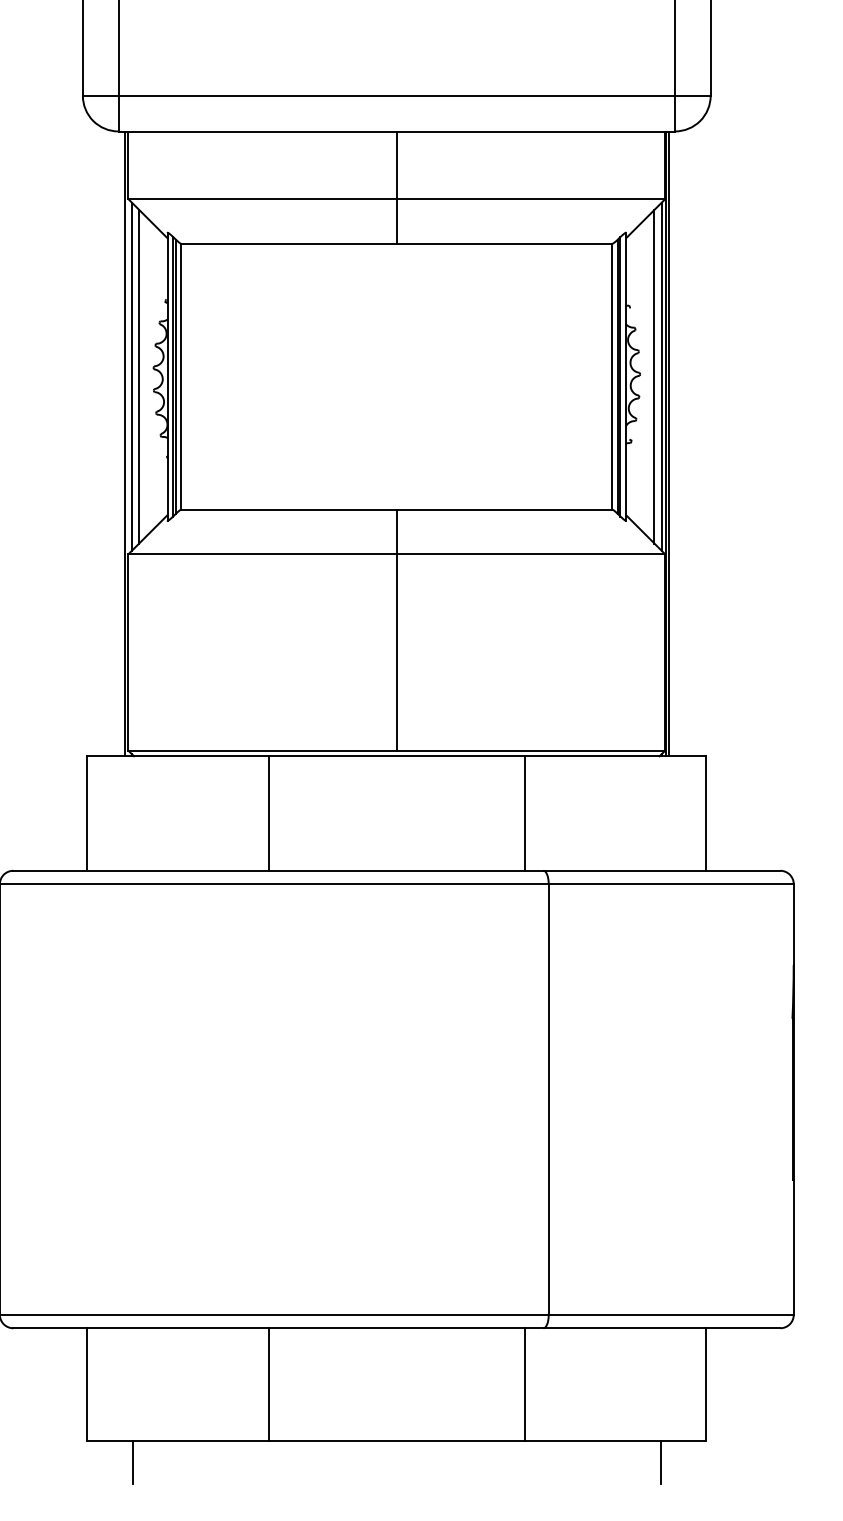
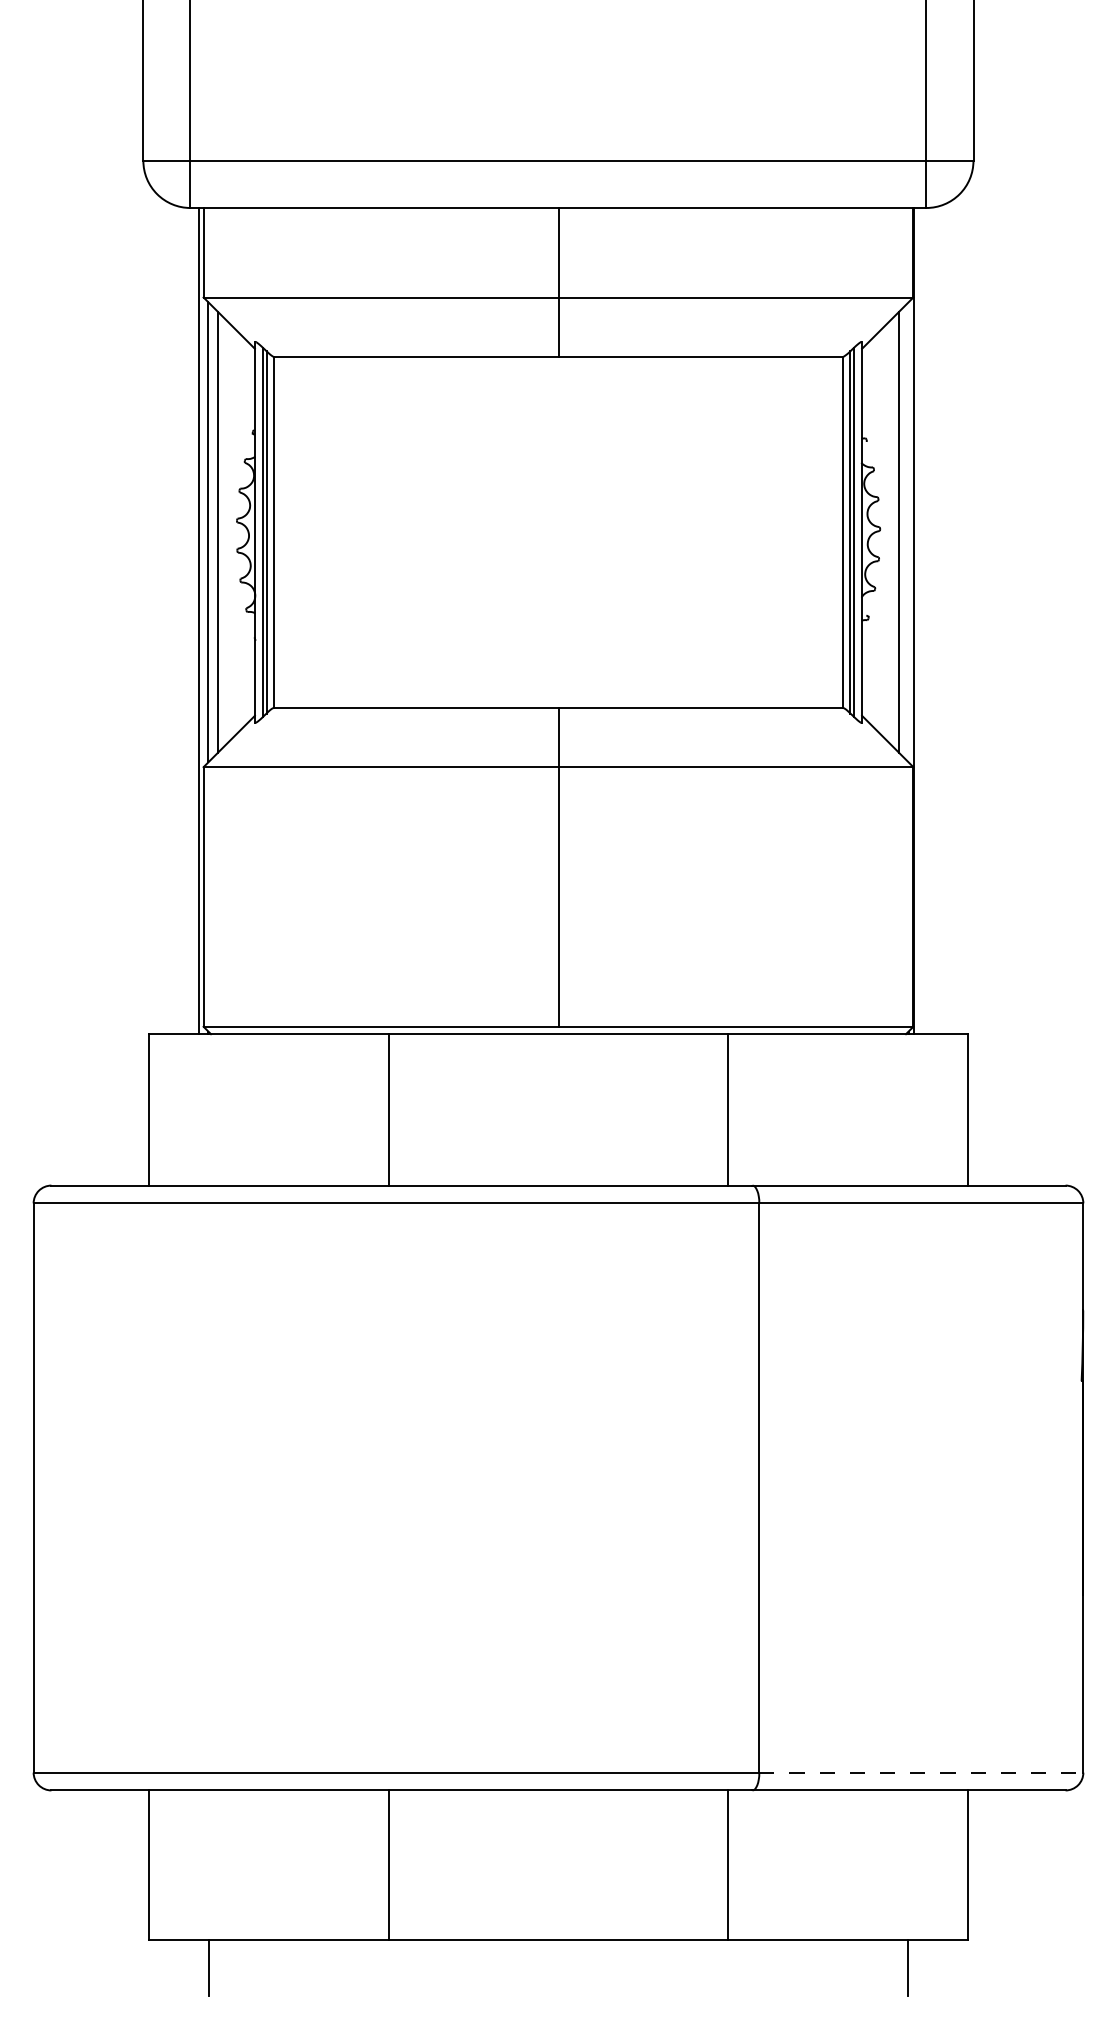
line: (661, 376) -> (908, 532), removed
line: (668, 444) -> (917, 621), removed
line: (671, 1314) -> (921, 1772), solid -> dashed

